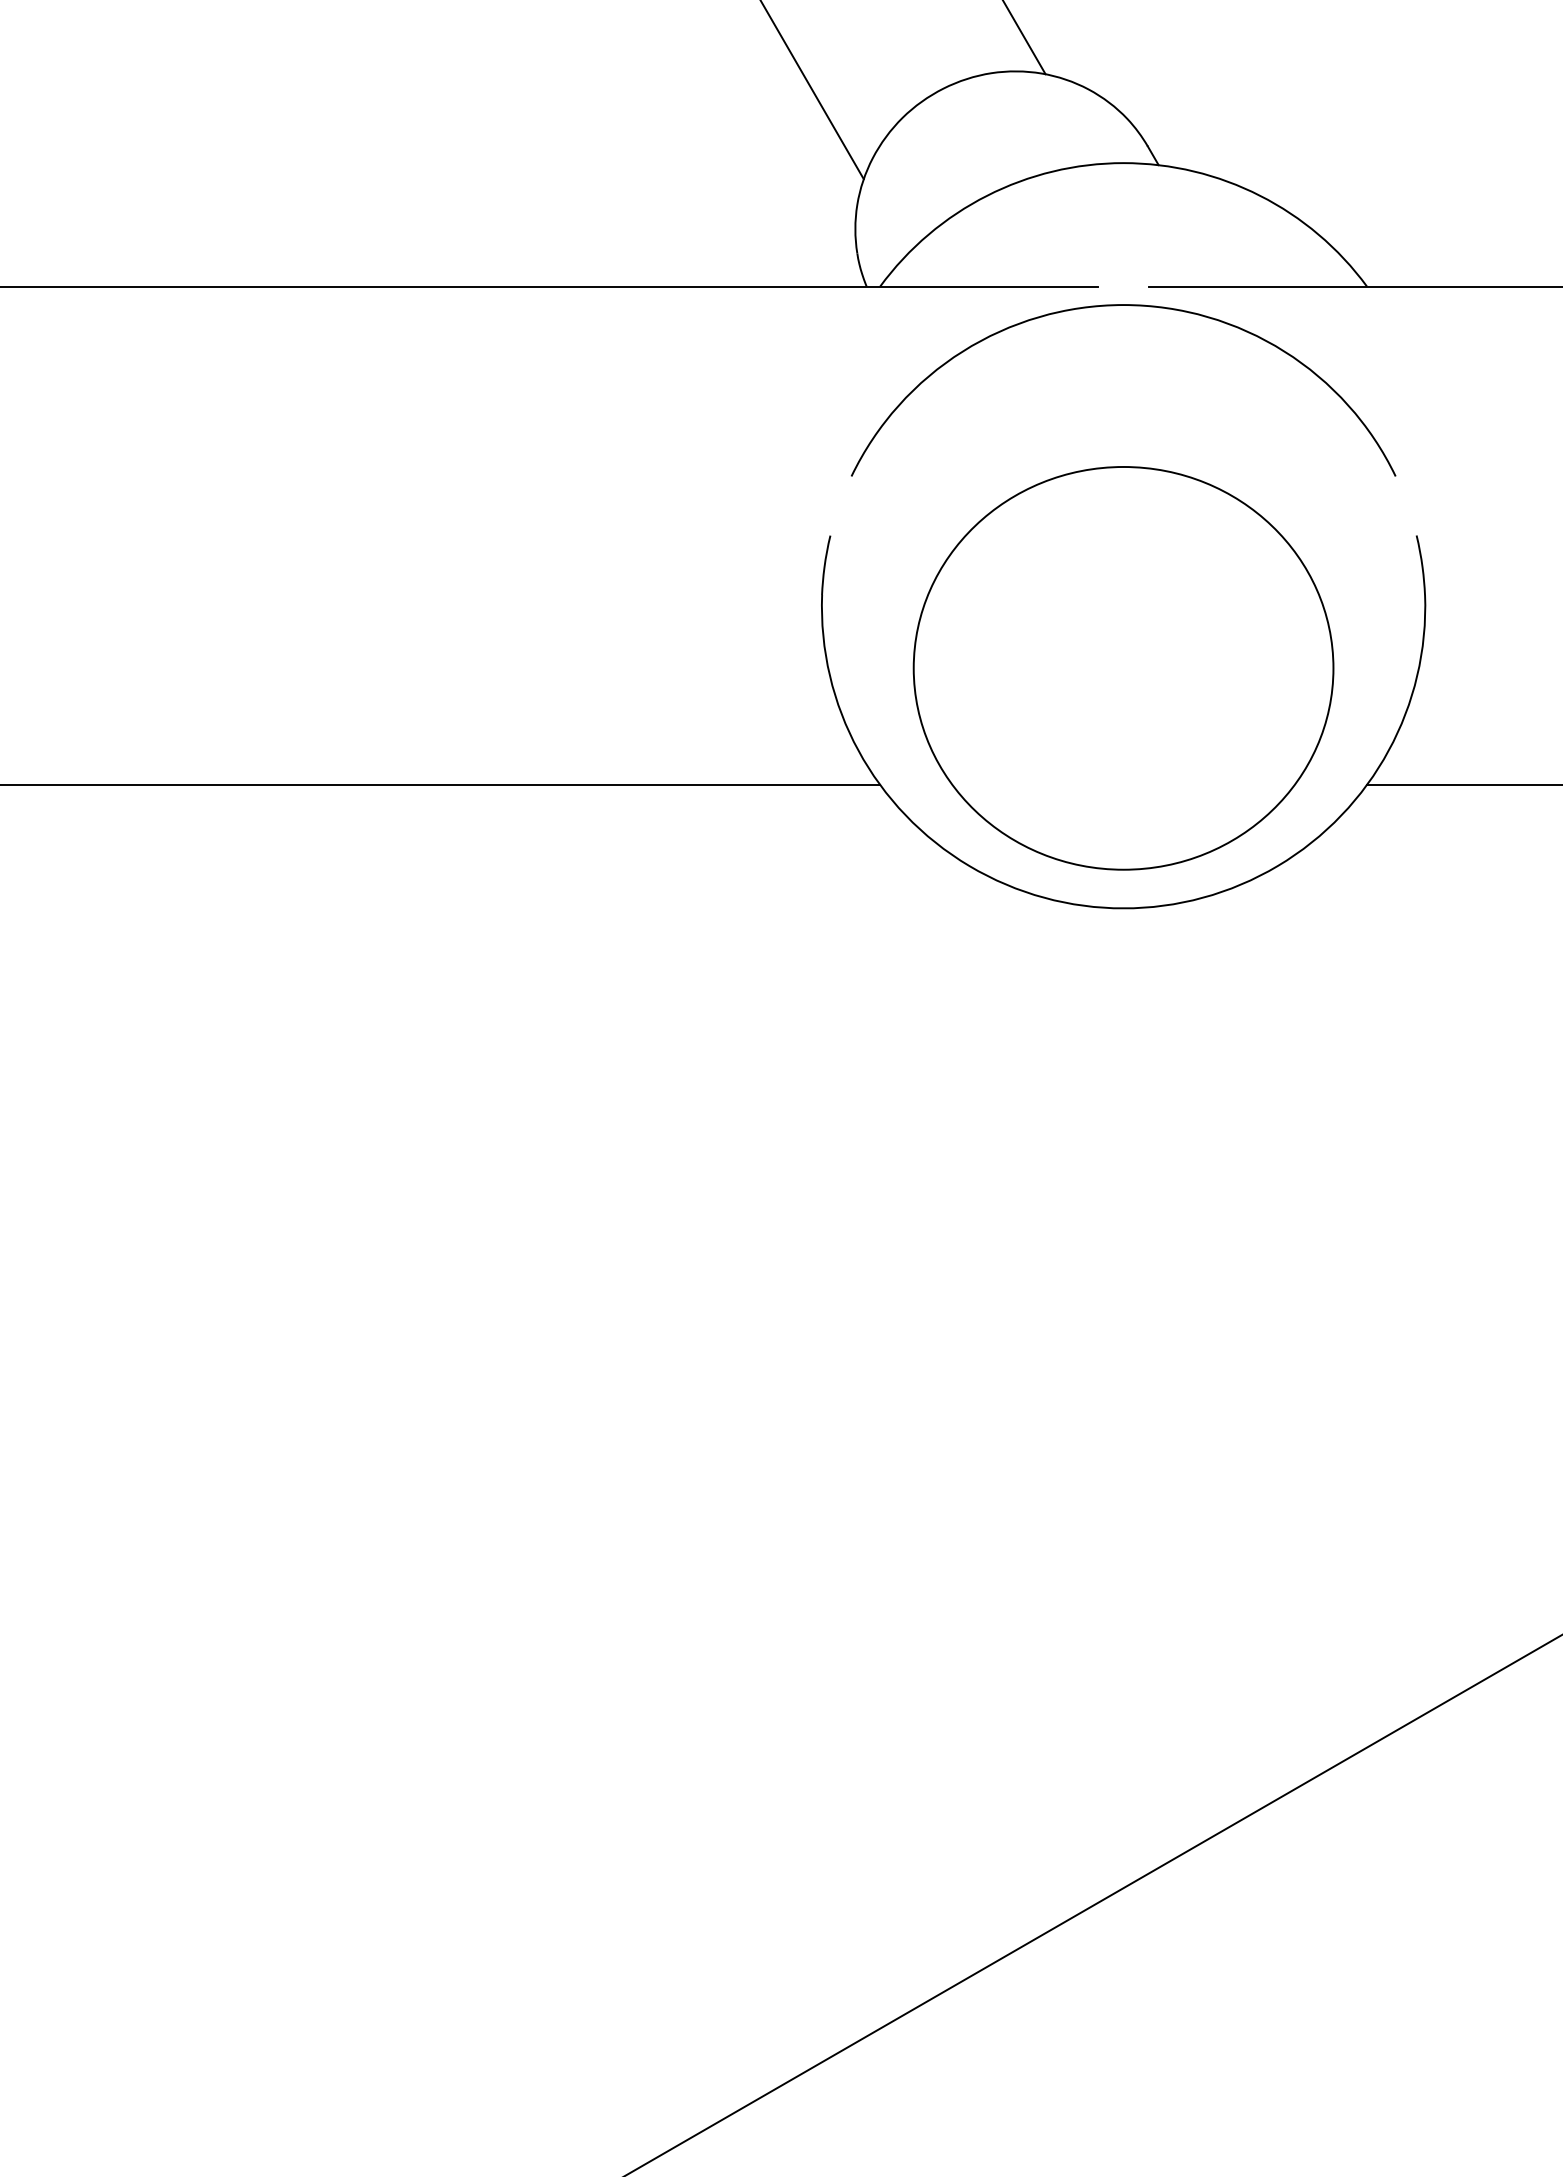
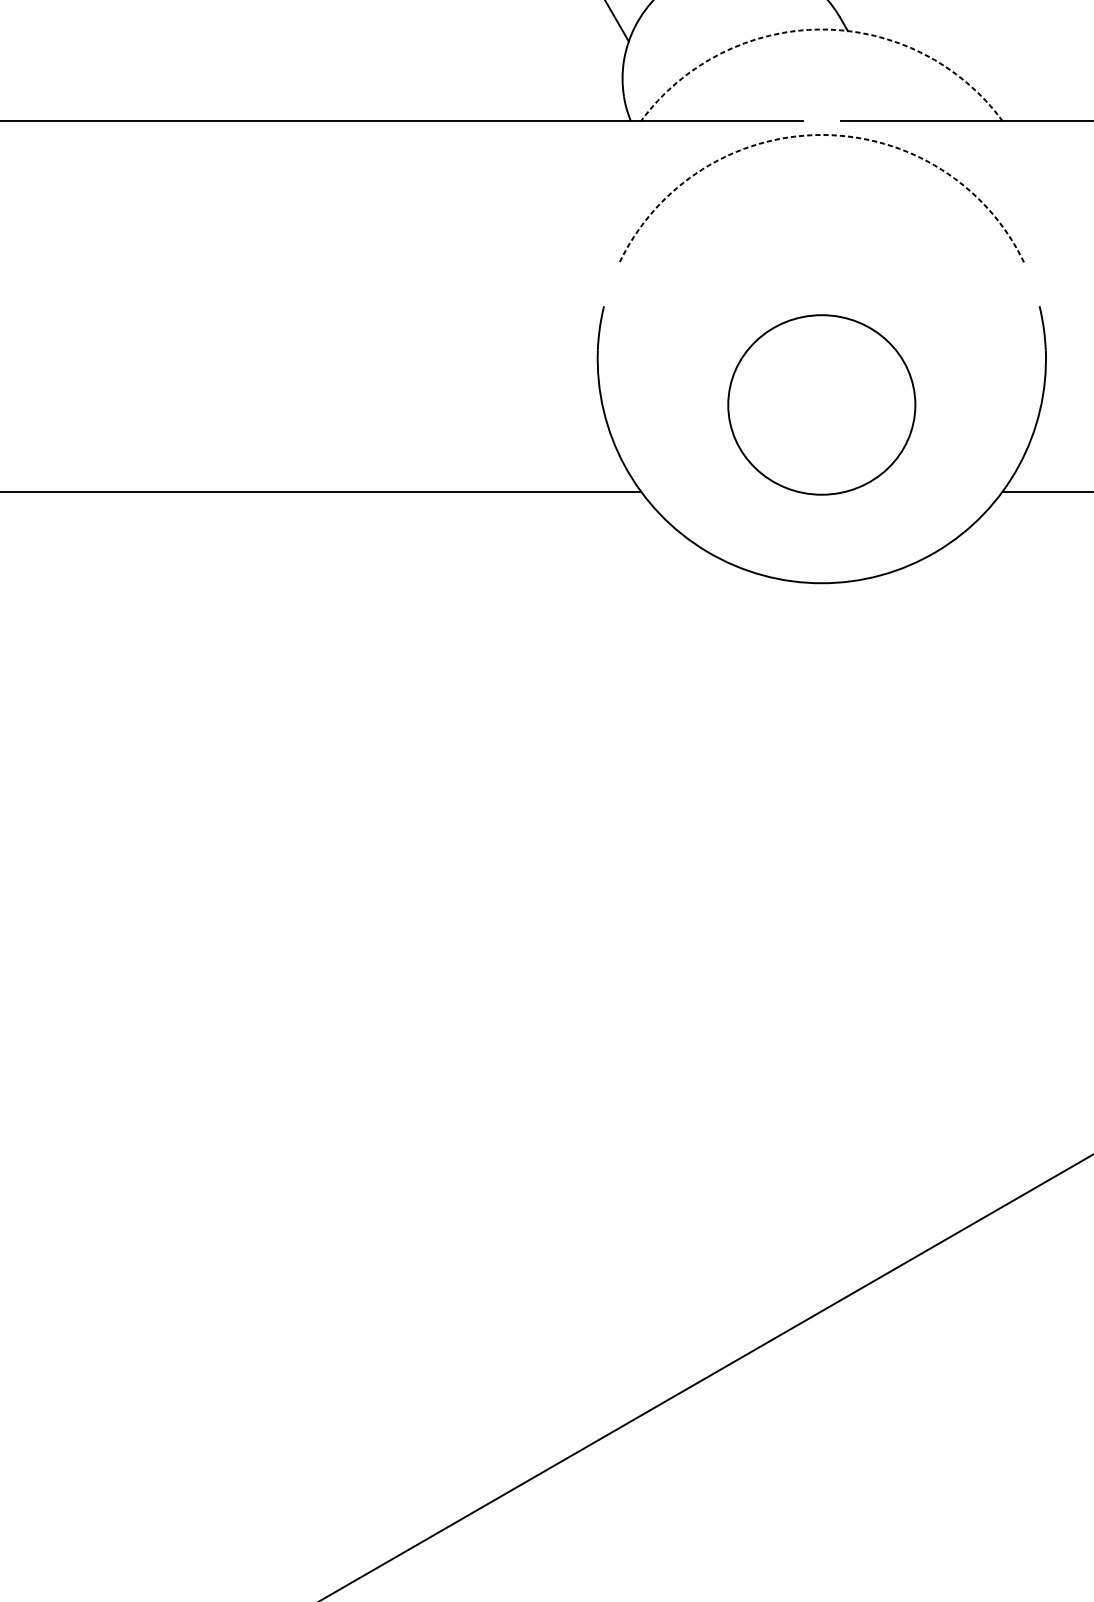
arc: (1123, 163) -> (821, 29), solid -> dashed
arc: (1123, 305) -> (821, 135), solid -> dashed
part: (1123, 668) -> (821, 405), size x0.6

